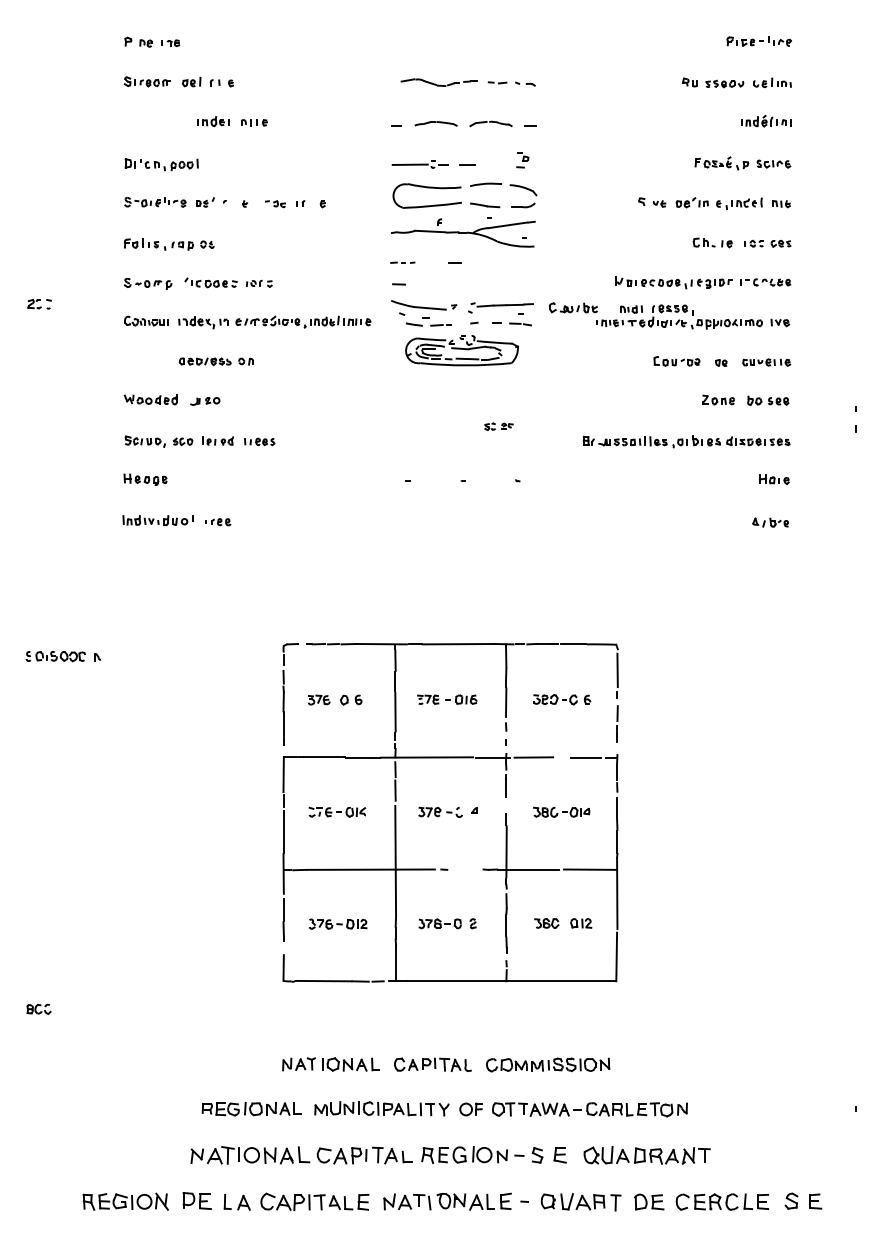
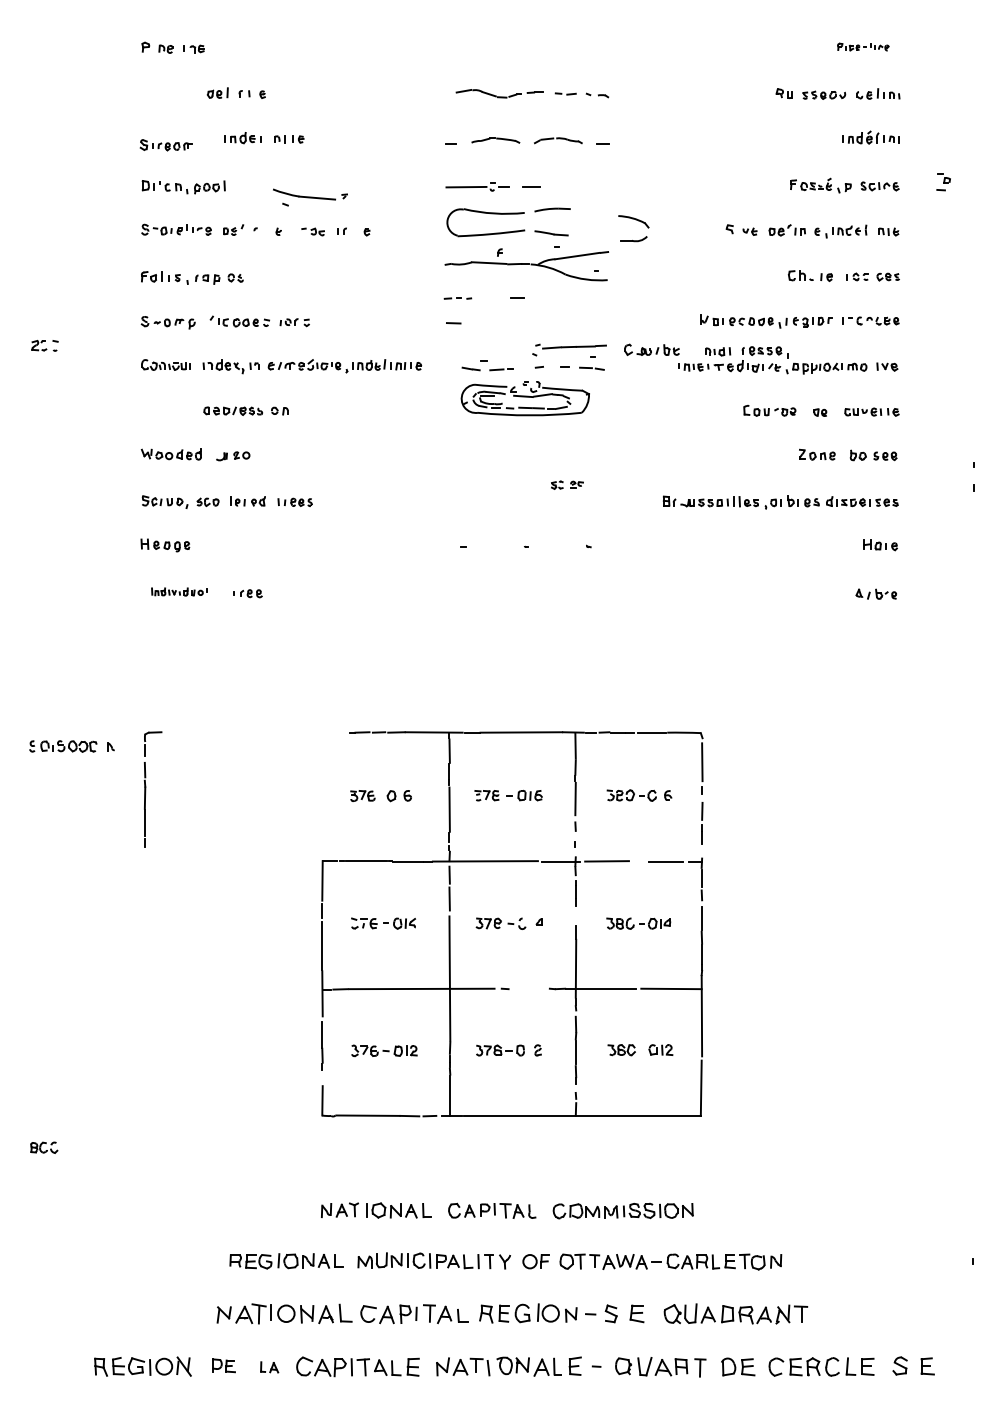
part: (758, 41) -> (862, 46), size x0.7
part: (146, 81) -> (165, 144), moved
part: (522, 160) -> (943, 182), moved
part: (525, 189) -> (636, 220), moved
part: (424, 307) -> (310, 197), moved
part: (157, 520) -> (178, 591), size x0.7
part: (290, 694) -> (152, 789), moved
part: (196, 1200) -> (223, 1365), size x0.7
part: (236, 1202) -> (268, 1367), size x0.6

